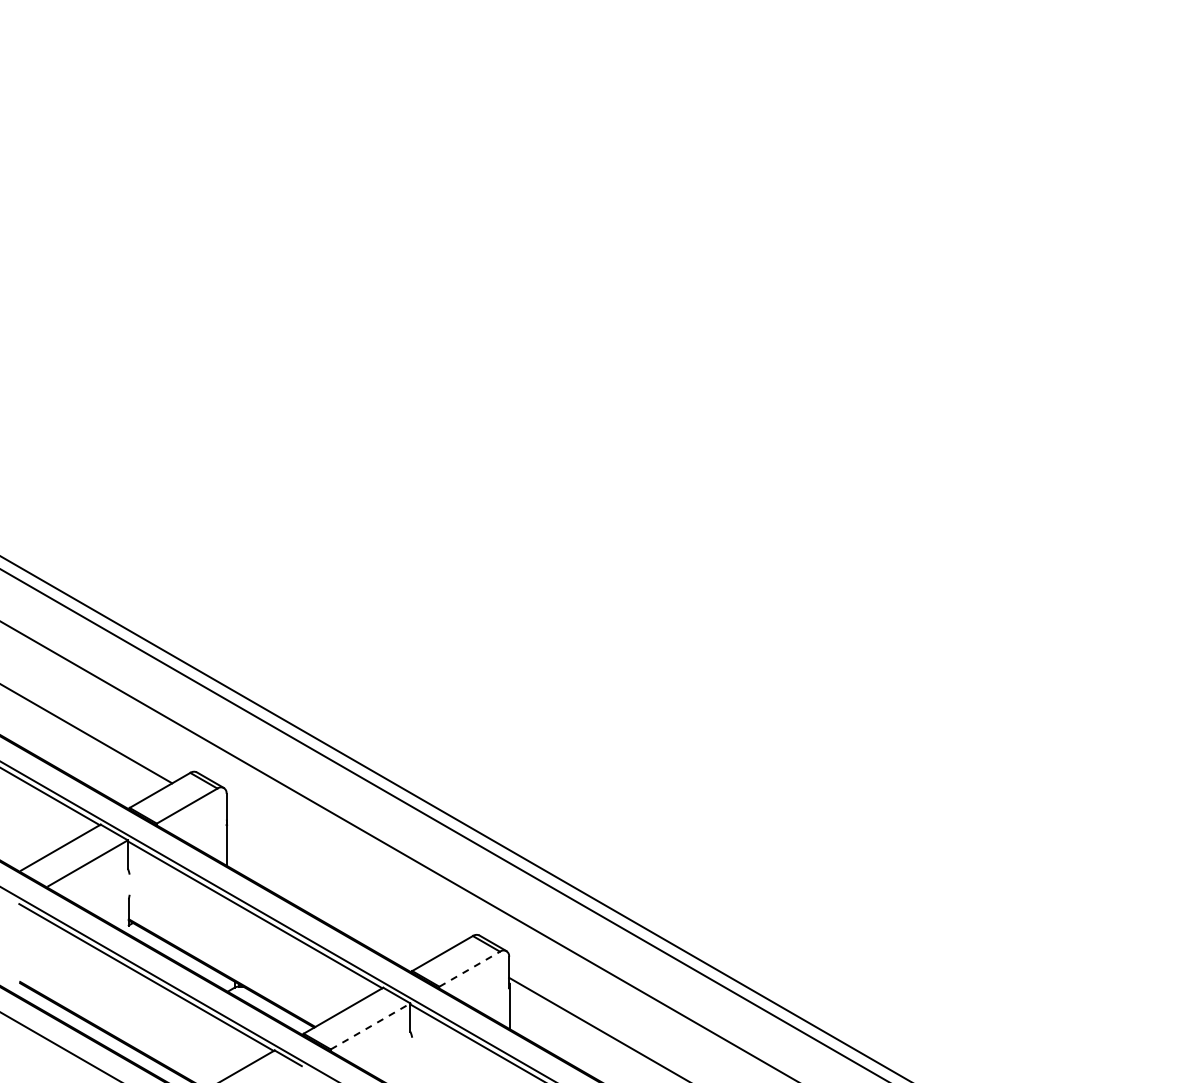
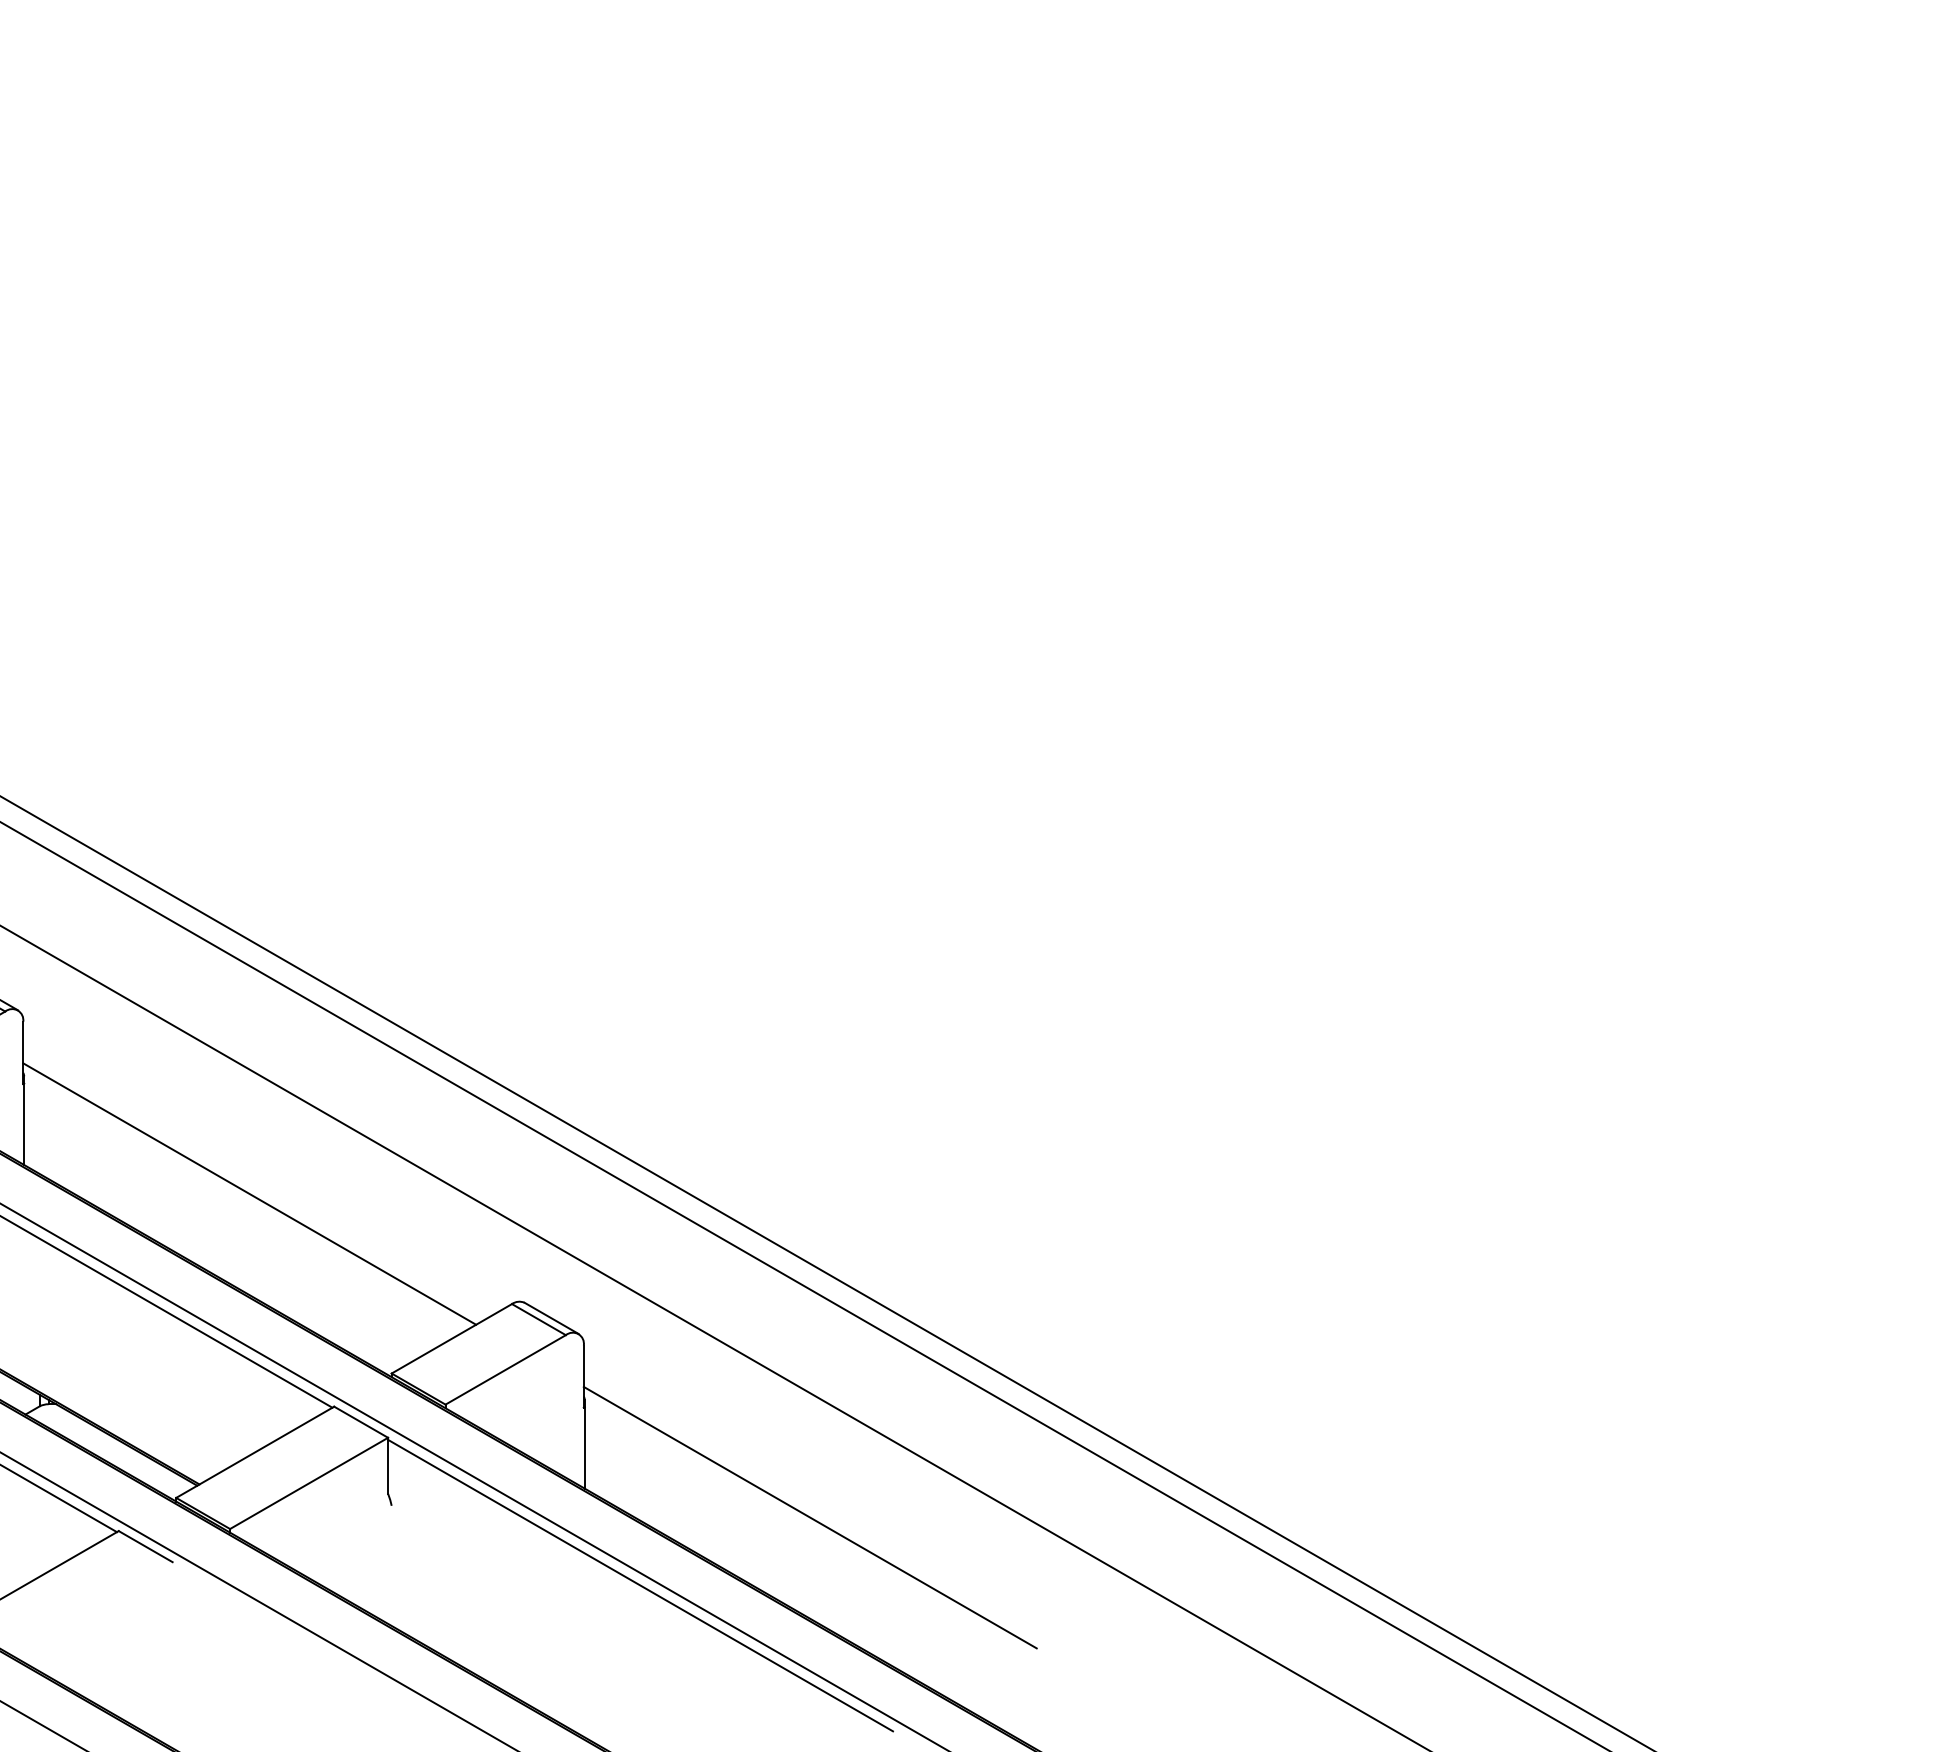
line: (340, 880) -> (249, 1193), added
line: (470, 968) -> (507, 1368), dashed -> solid
line: (370, 1026) -> (308, 1483), dashed -> solid

